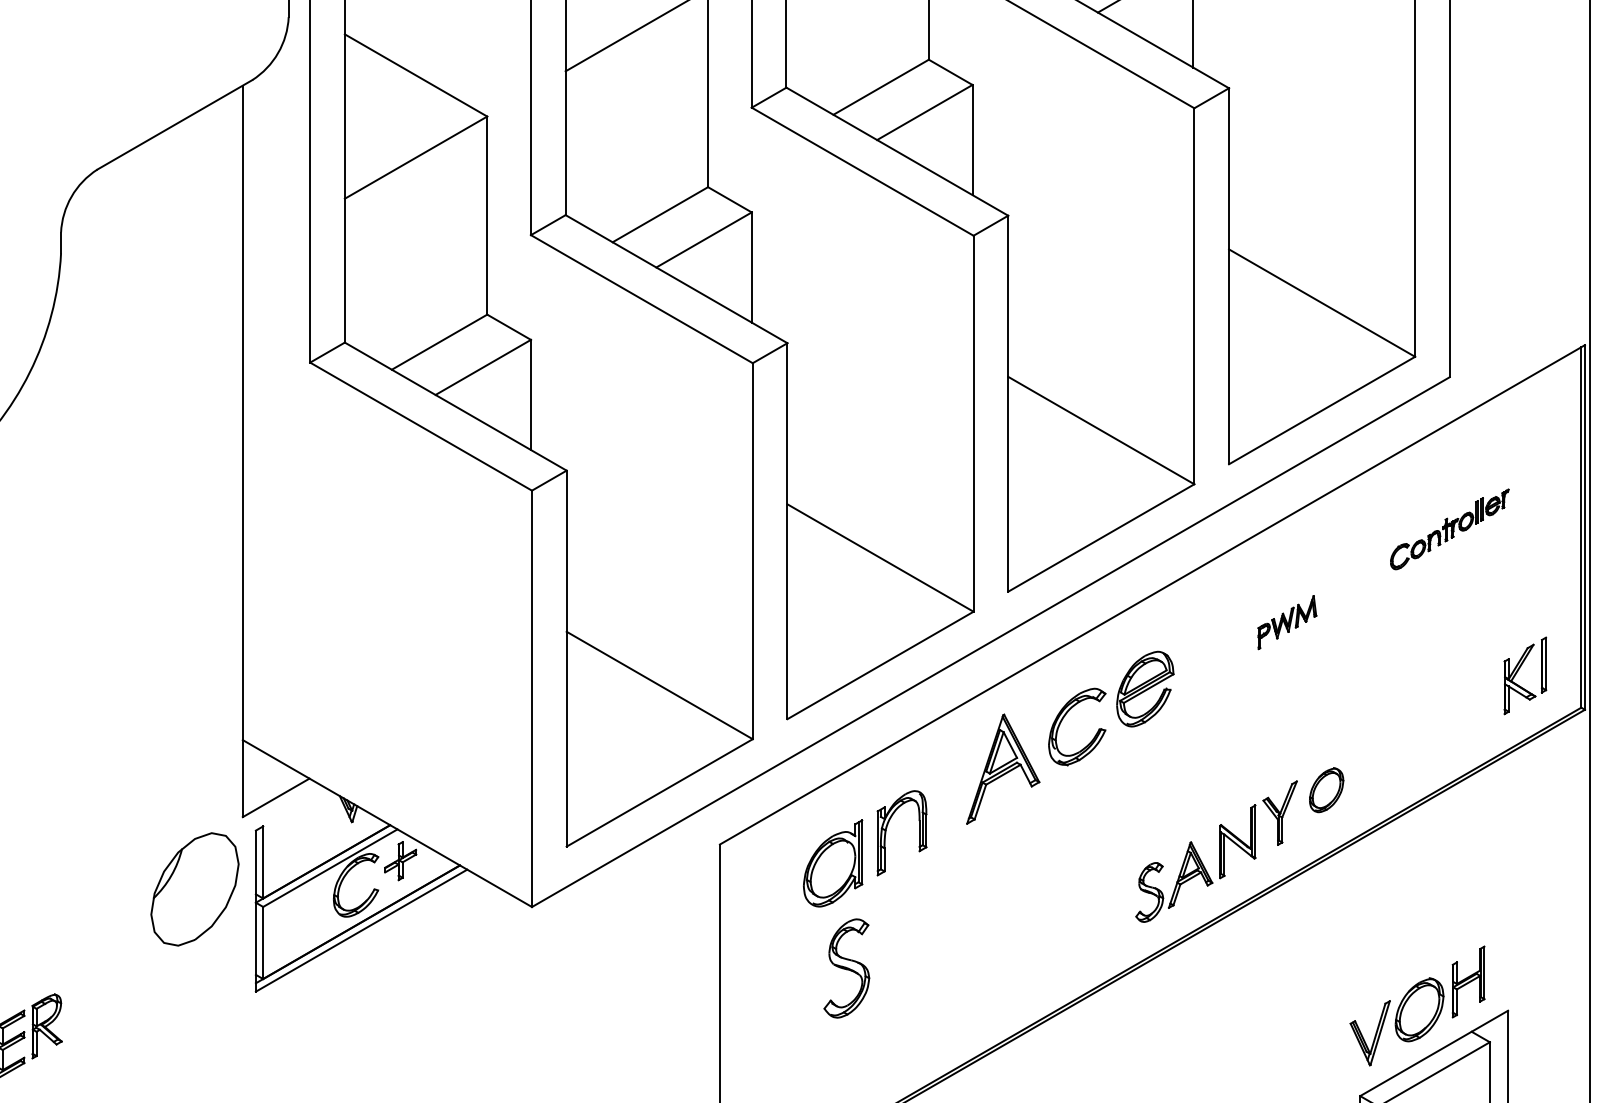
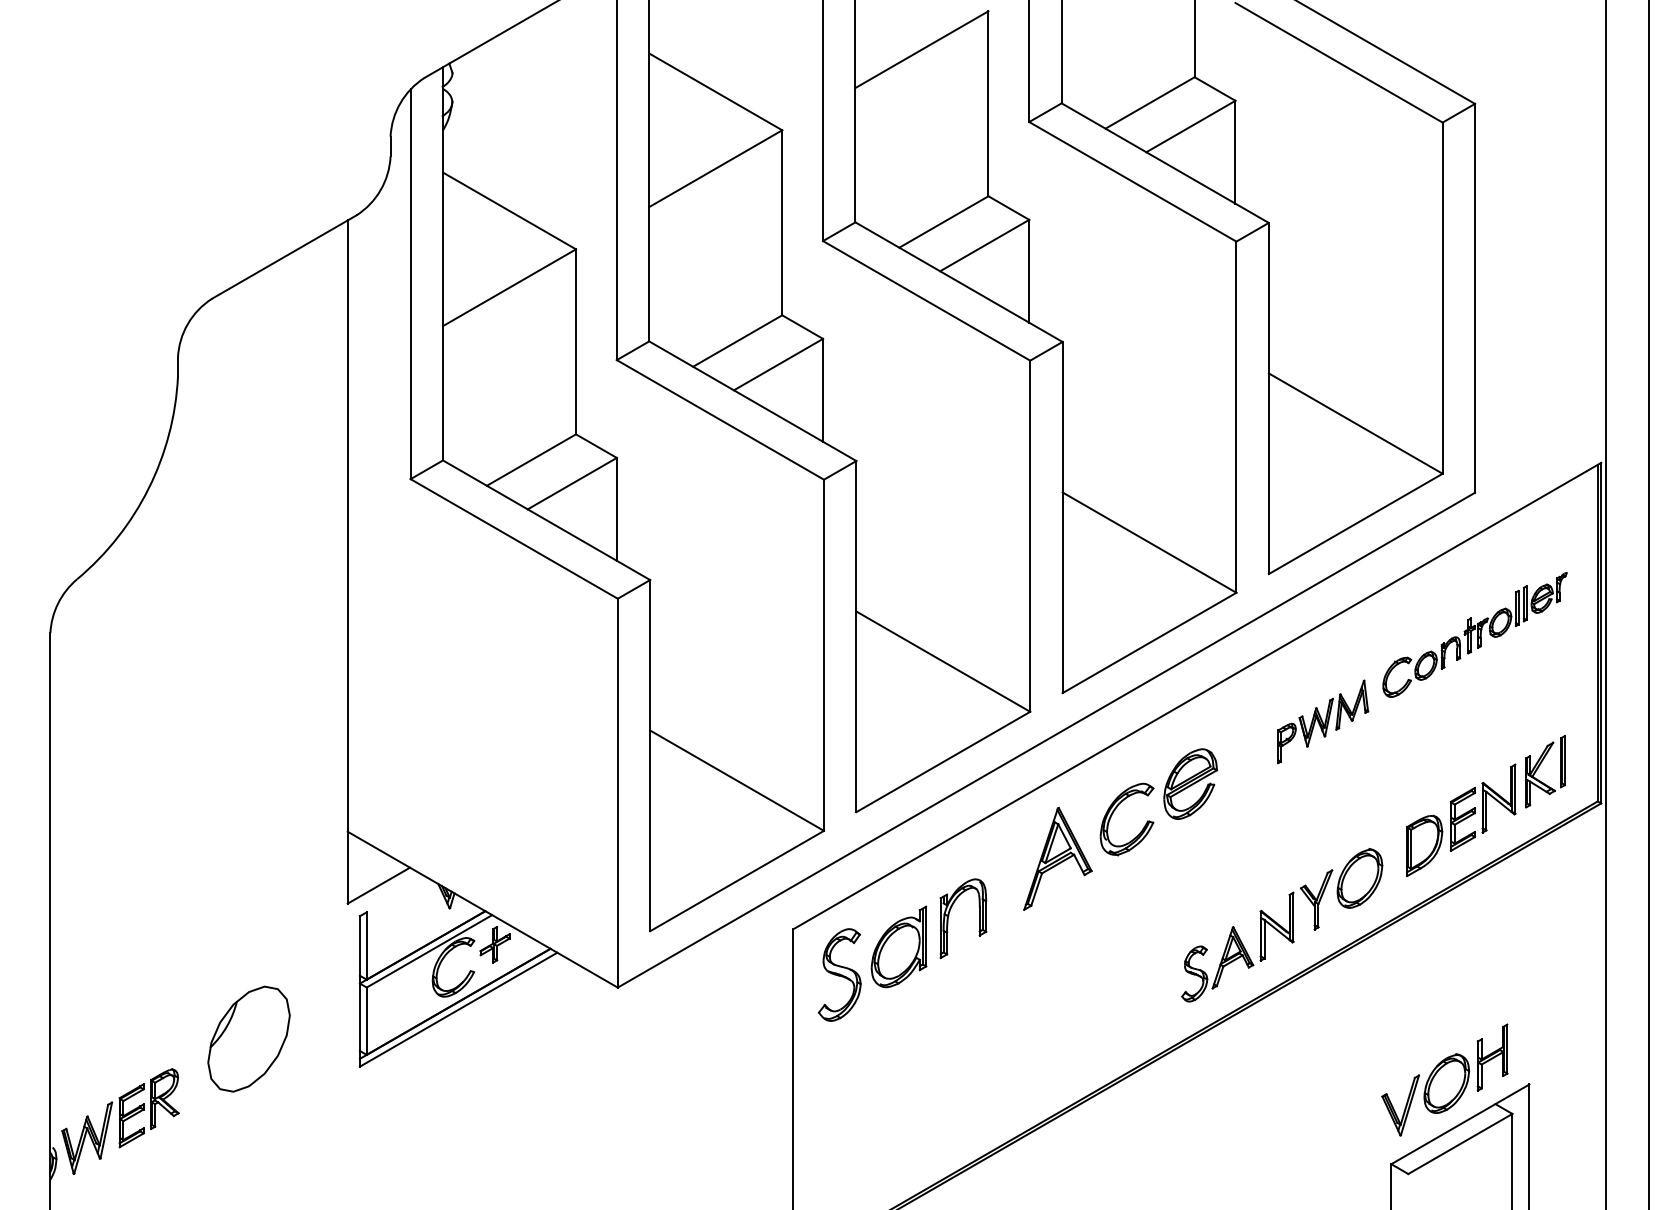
part: (1449, 528) -> (1474, 634), size x1.67
part: (1287, 622) -> (1323, 721), size x1.67
part: (1435, 728) -> (1461, 820), added
part: (1326, 790) -> (1359, 878), size x1.43
part: (194, 888) -> (248, 1038), moved
part: (846, 967) -> (839, 974), moved

